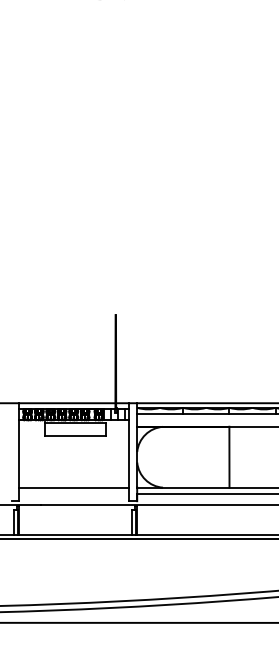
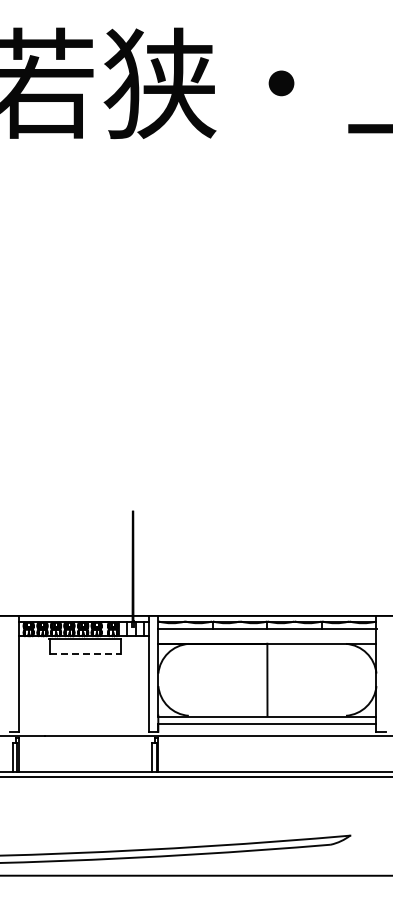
line: (75, 435) -> (85, 654), solid -> dashed
line: (74, 488) -> (84, 716), removed

